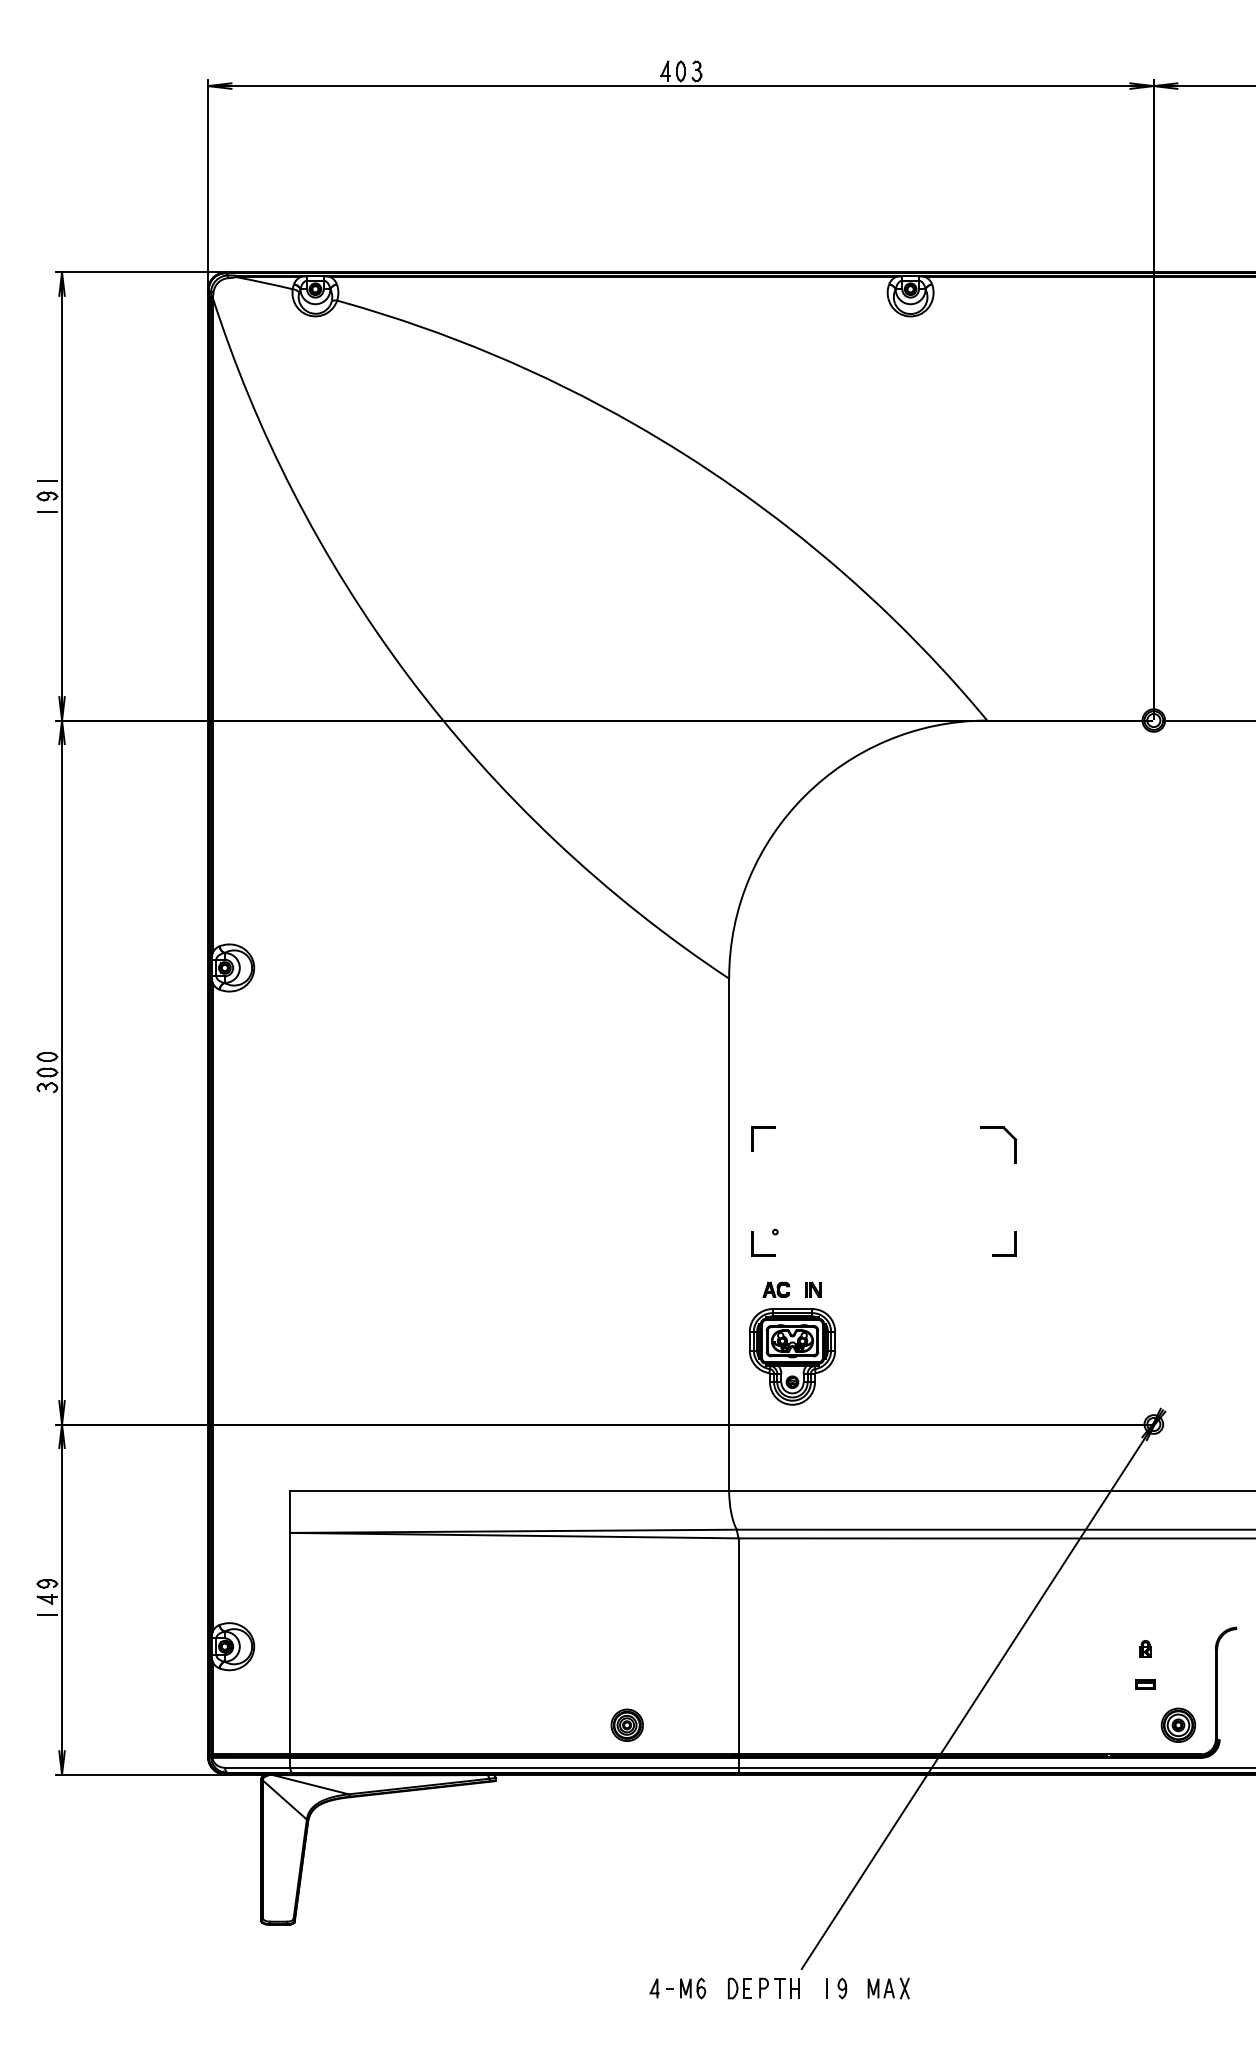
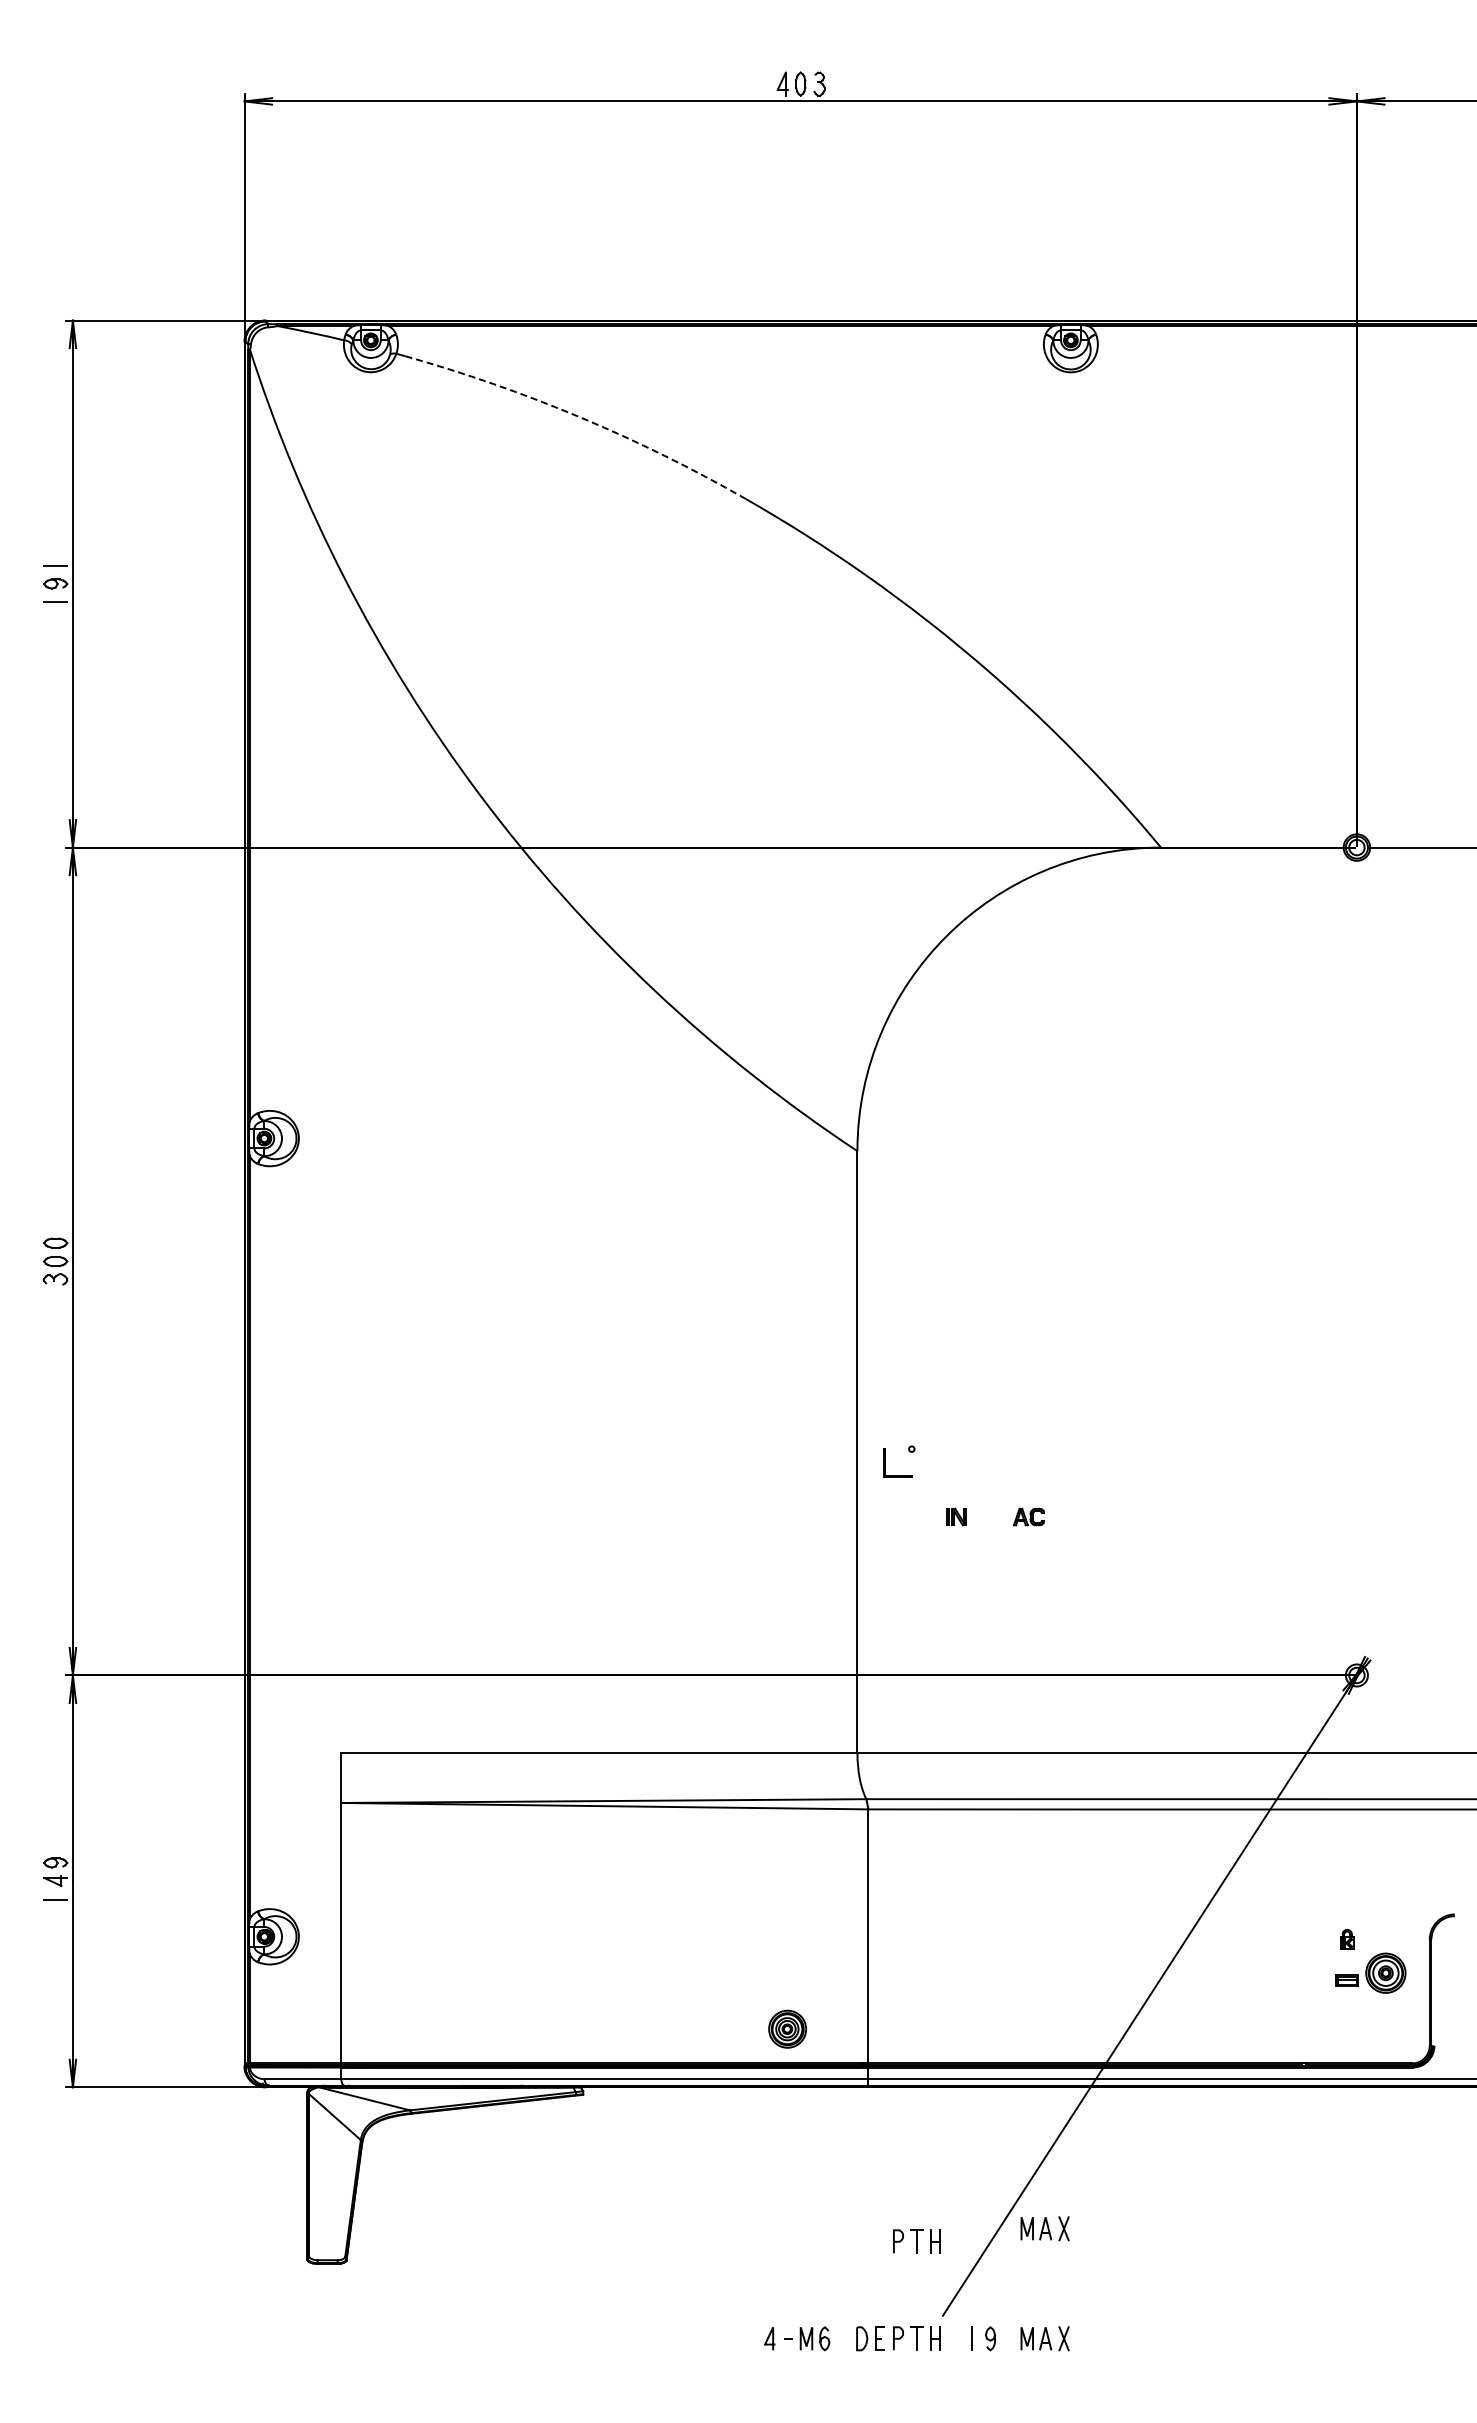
arc: (493, 354) -> (580, 417), solid -> dashed
part: (763, 1128) -> (897, 1327), removed
part: (1008, 1133) -> (1185, 1333), removed
part: (1014, 1243) -> (1193, 1462), removed
part: (775, 1289) -> (1028, 1516), moved
part: (792, 1356) -> (931, 1595), removed
part: (627, 1724) -> (787, 2028), moved
part: (1178, 1724) -> (1385, 1972), moved
part: (888, 1894) -> (1044, 2228), added
part: (779, 1905) -> (916, 2241), added

